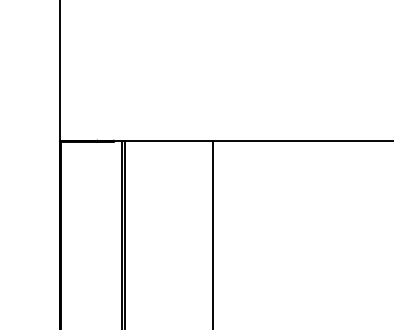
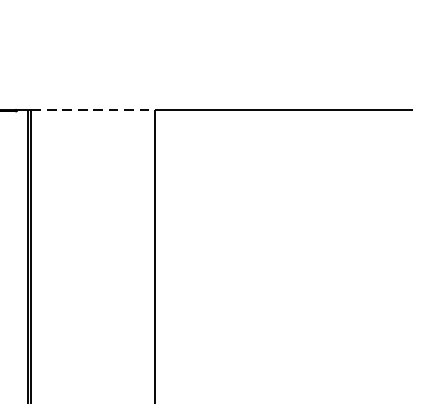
line: (169, 140) -> (94, 109), solid -> dashed

